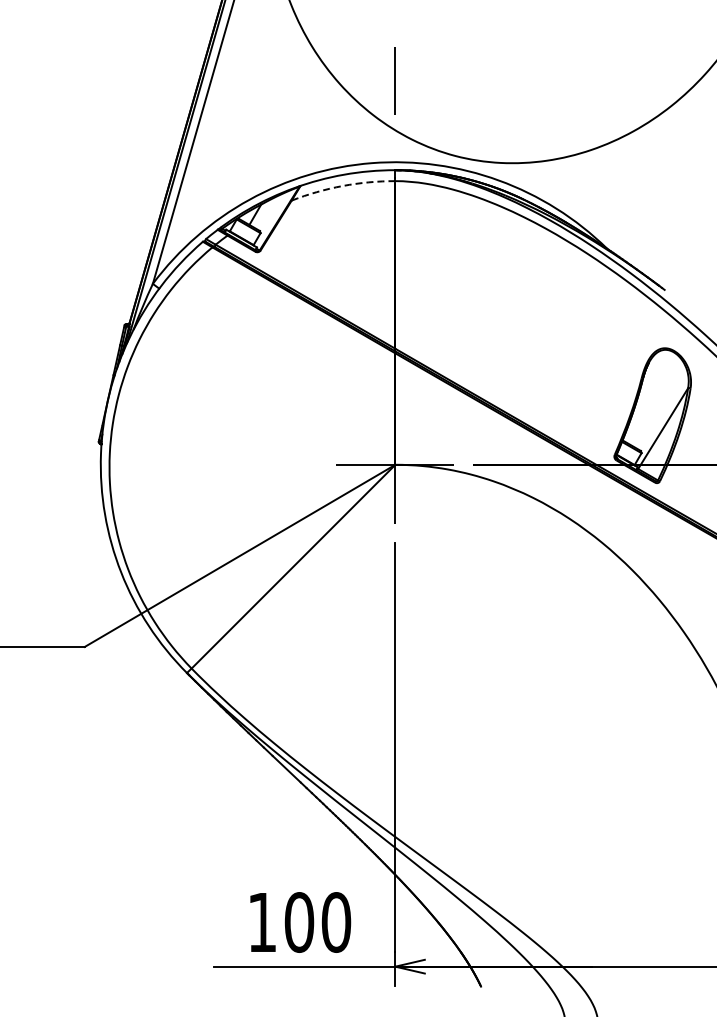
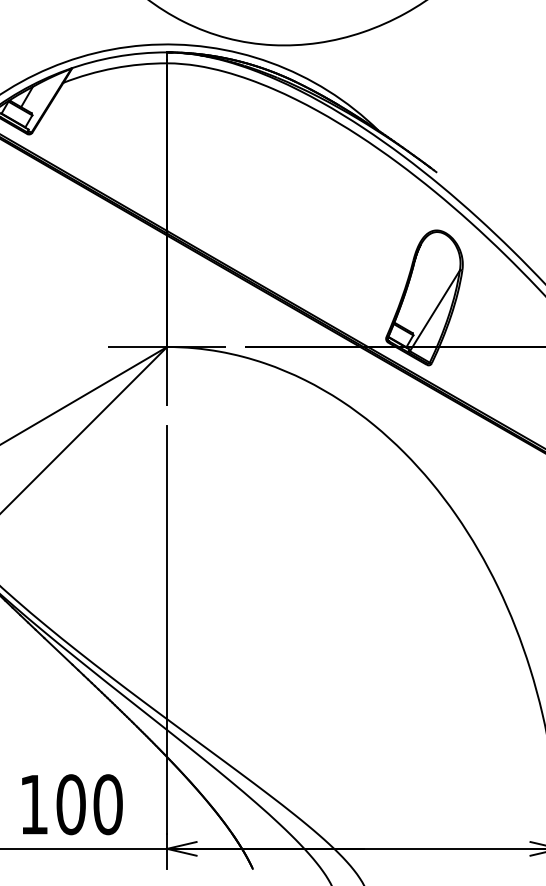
arc: (342, 186) -> (114, 68), dashed -> solid

